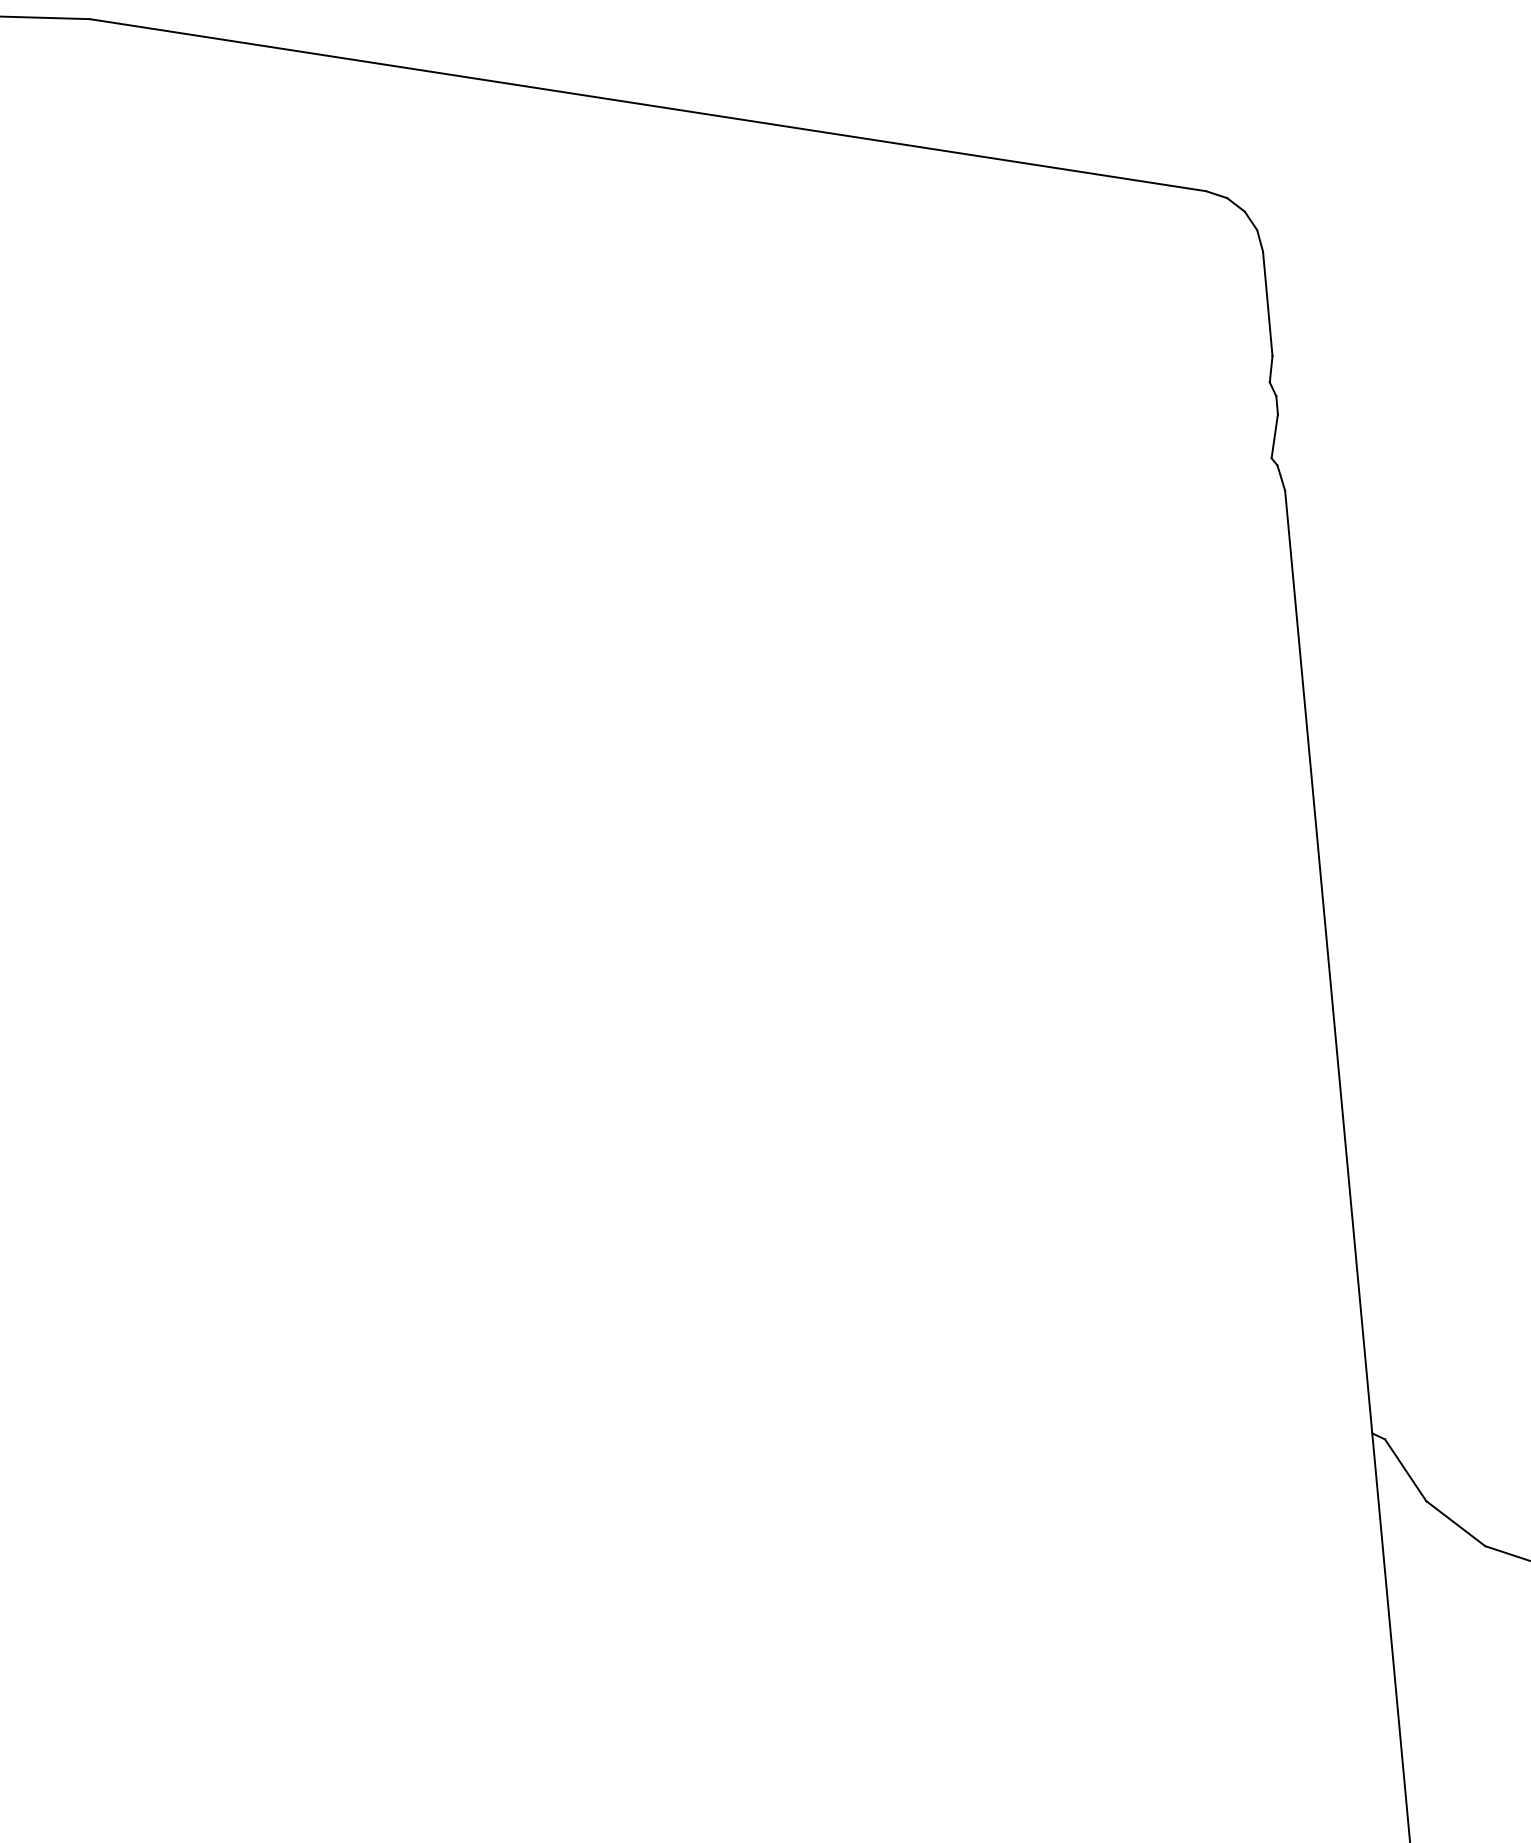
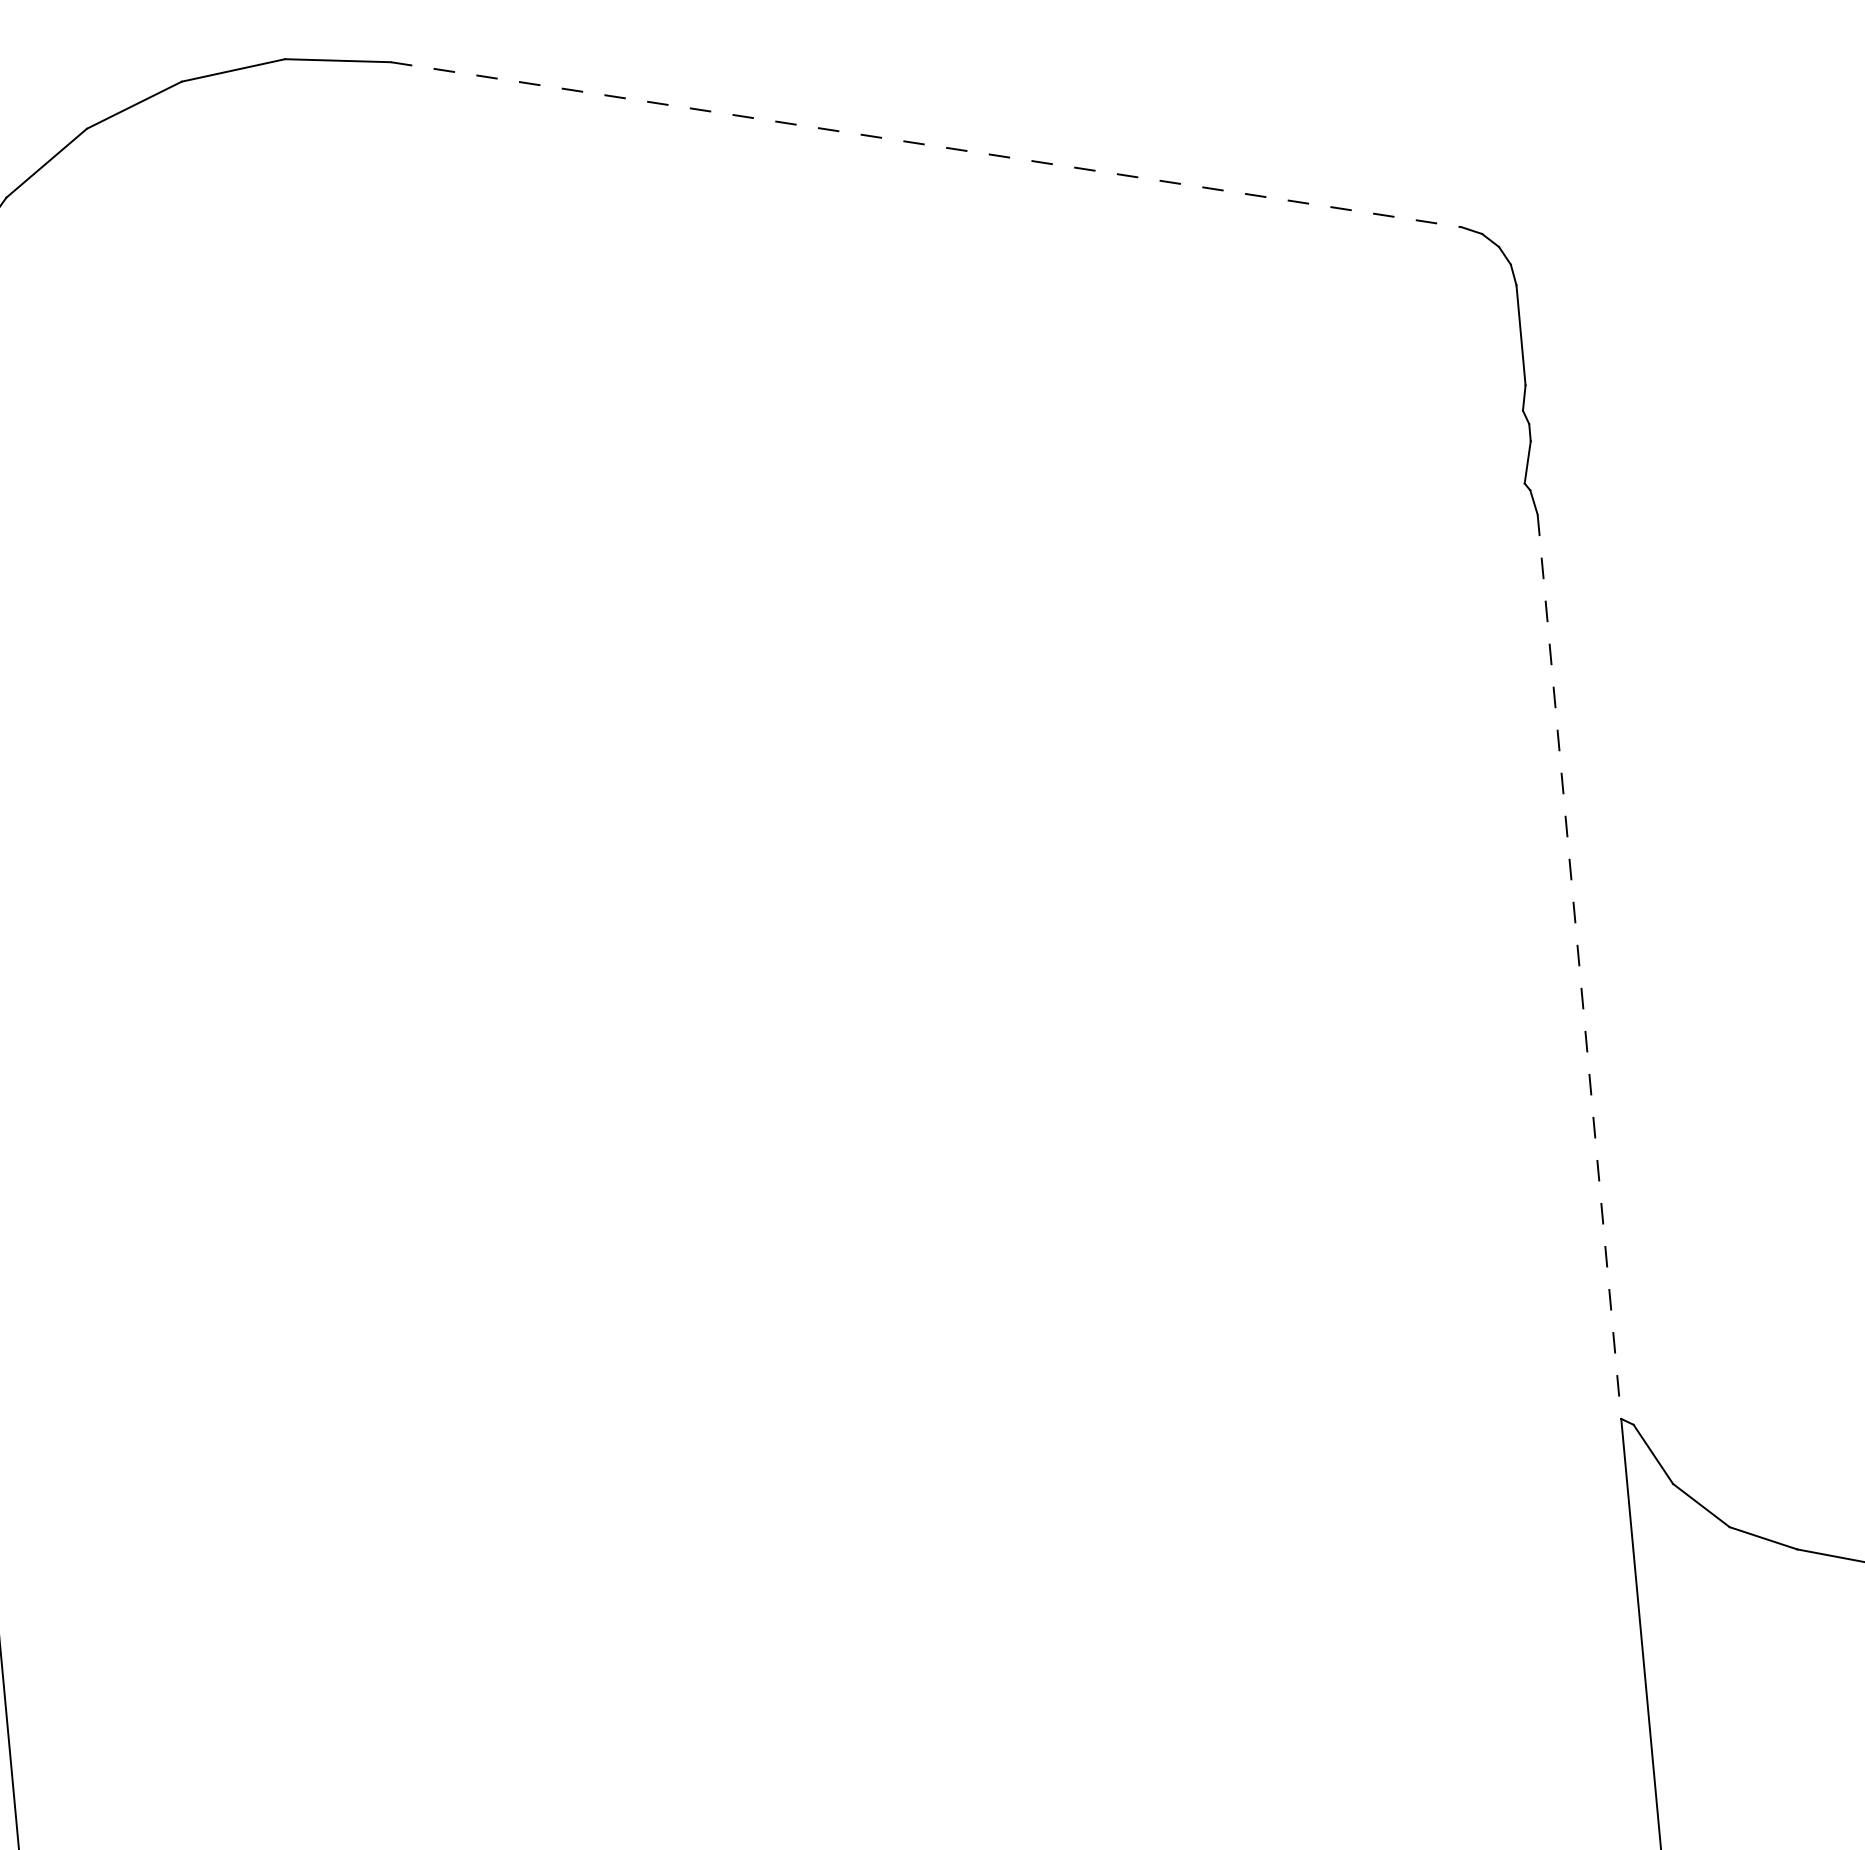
line: (648, 104) -> (926, 144), solid -> dashed
line: (1328, 962) -> (1579, 967), solid -> dashed

